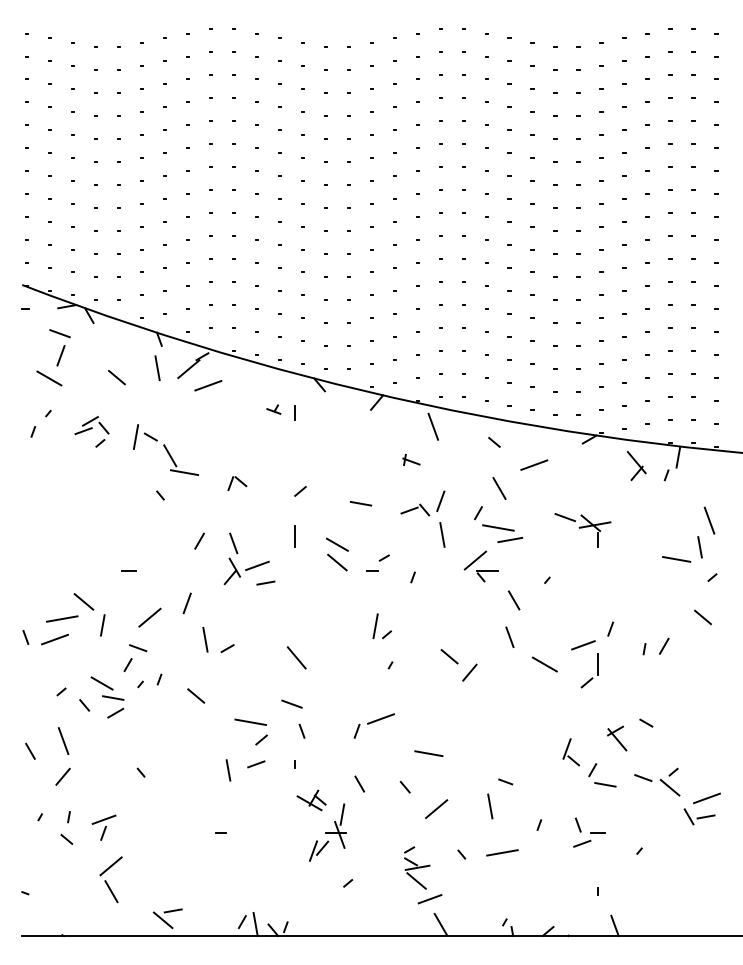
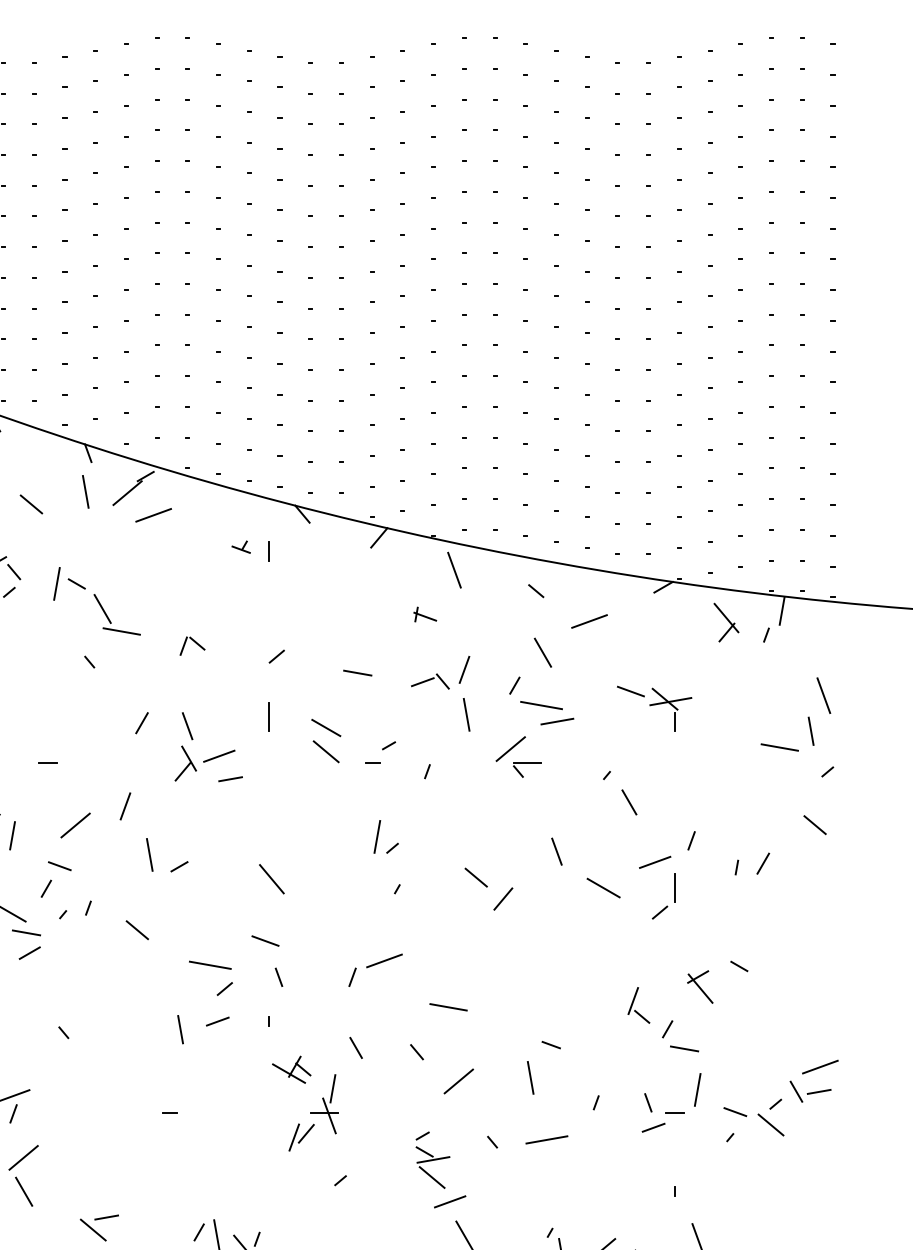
line: (514, 600) -> (629, 802), moved
part: (657, 781) -> (754, 1116), moved
line: (615, 815) -> (698, 1089), added

